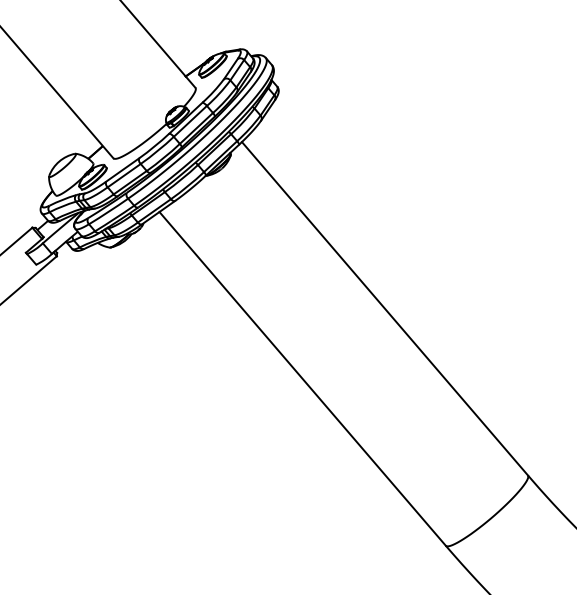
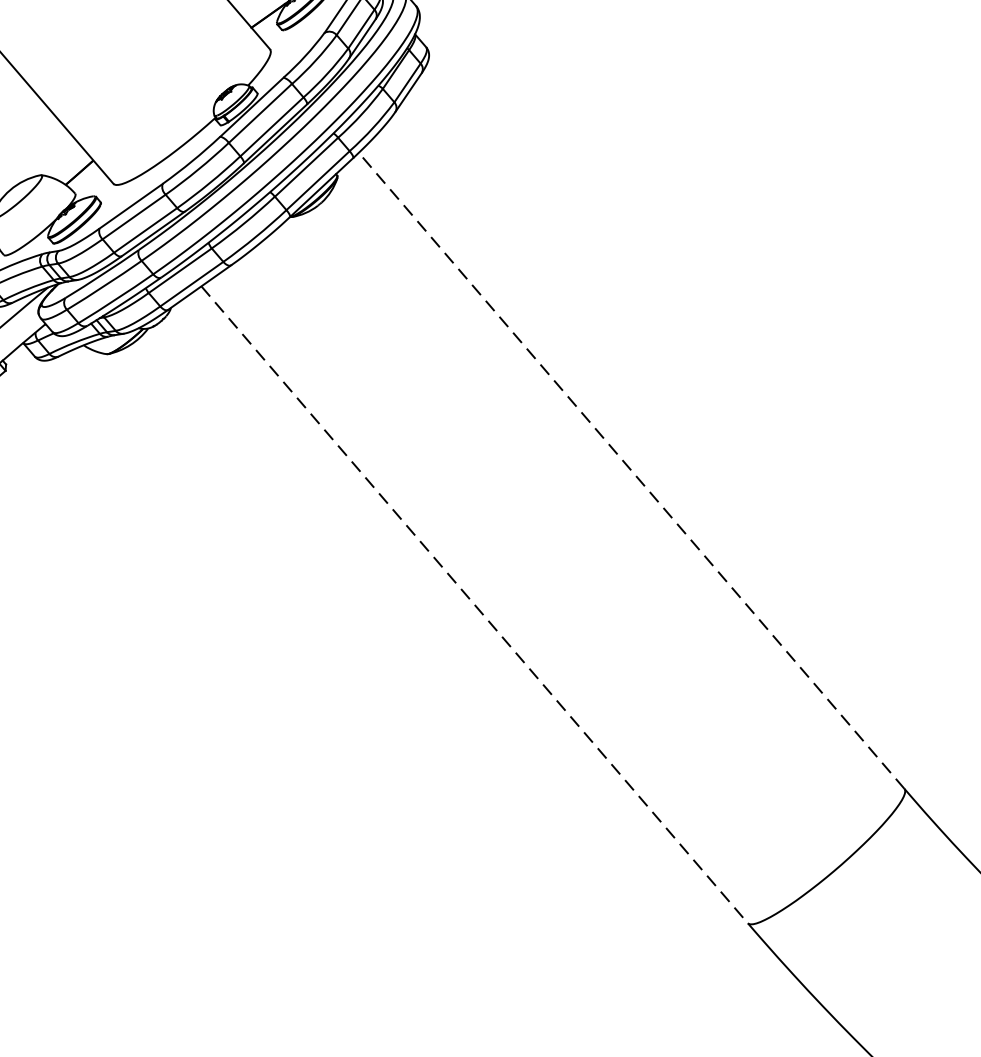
line: (384, 308) -> (630, 470), solid -> dashed
line: (302, 378) -> (474, 604), solid -> dashed

